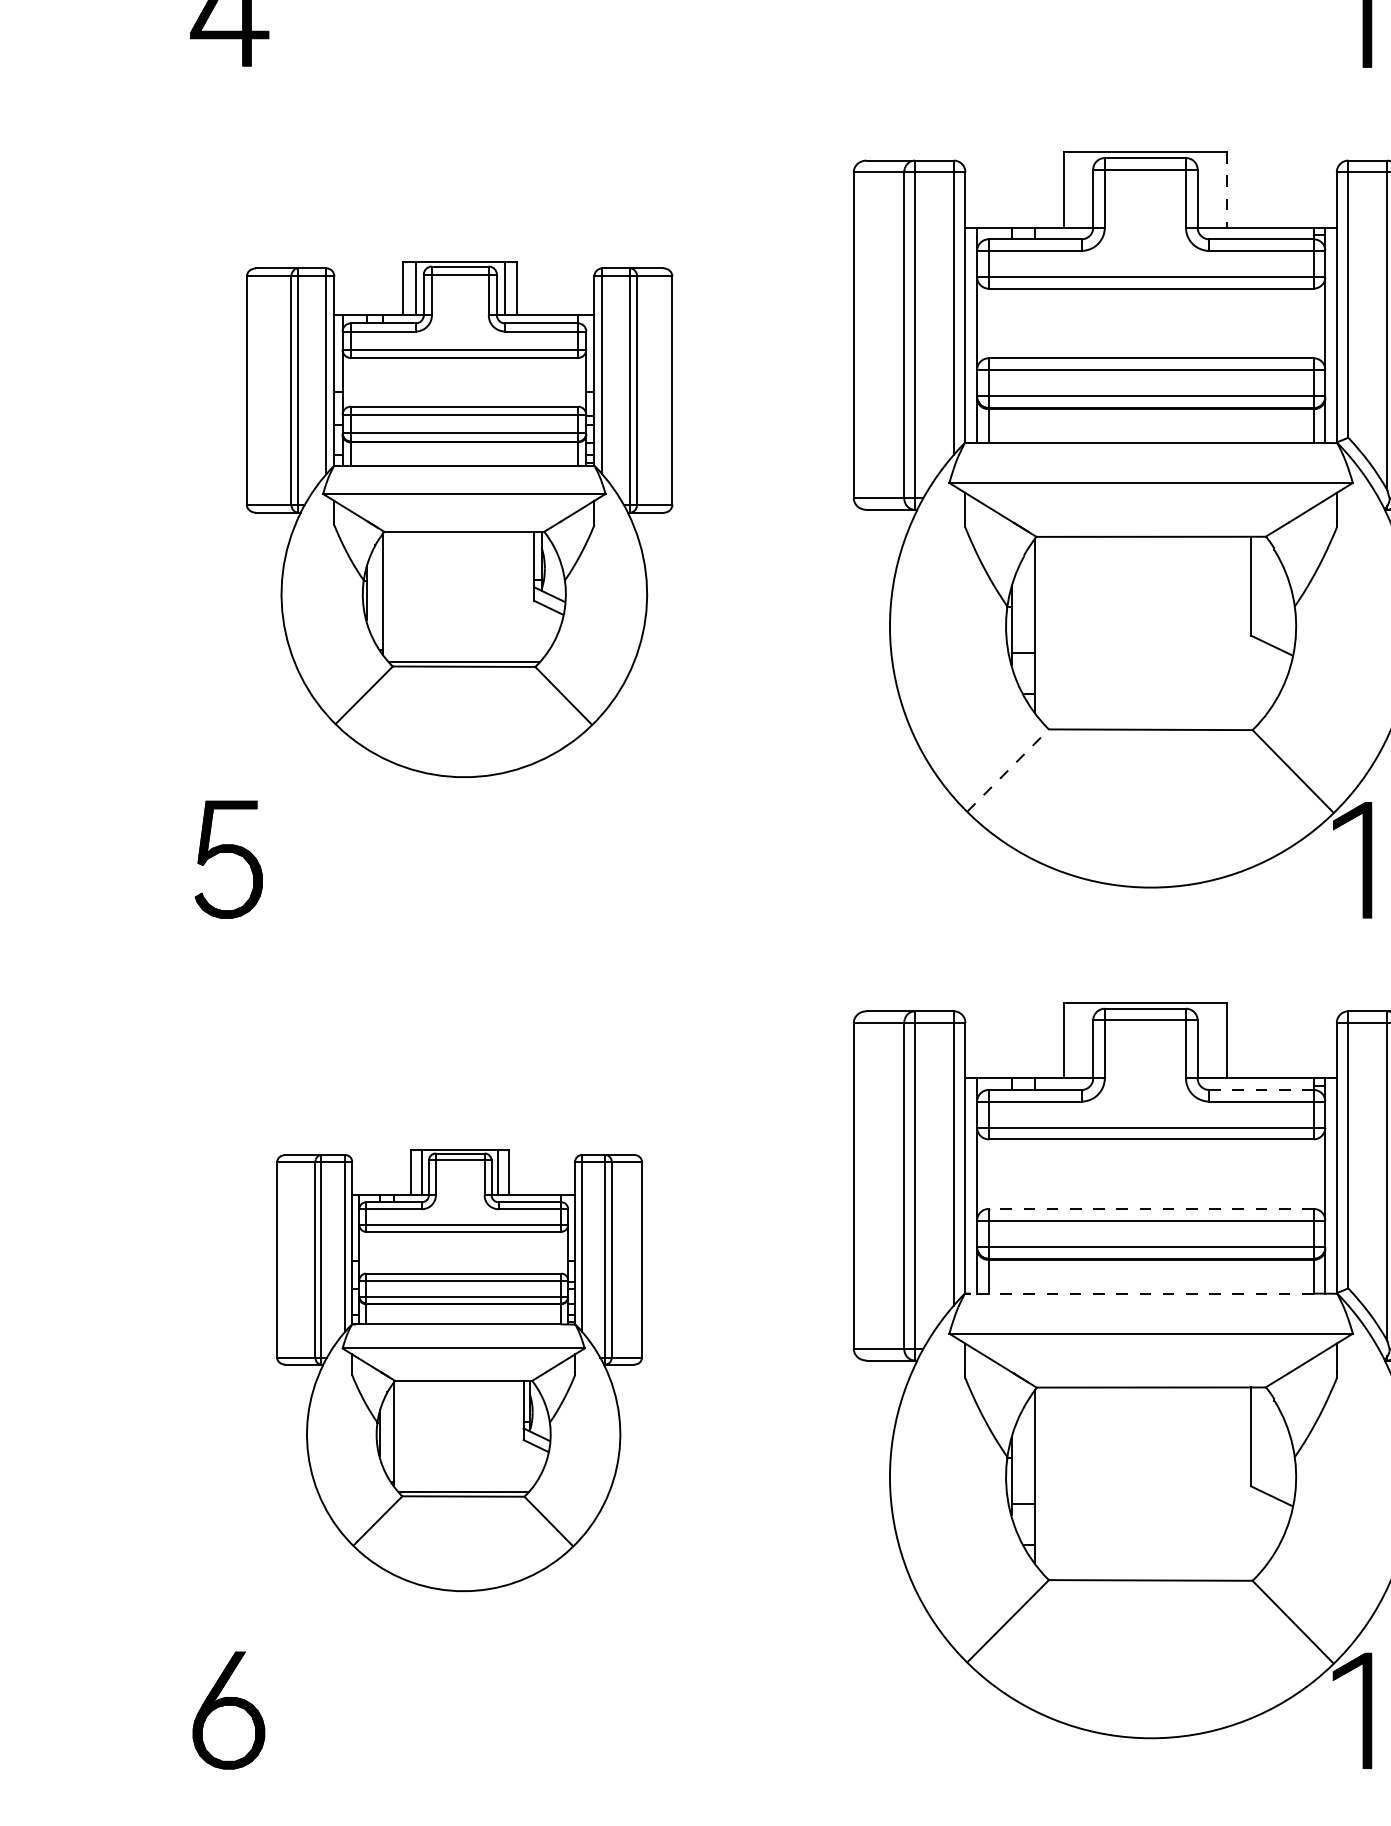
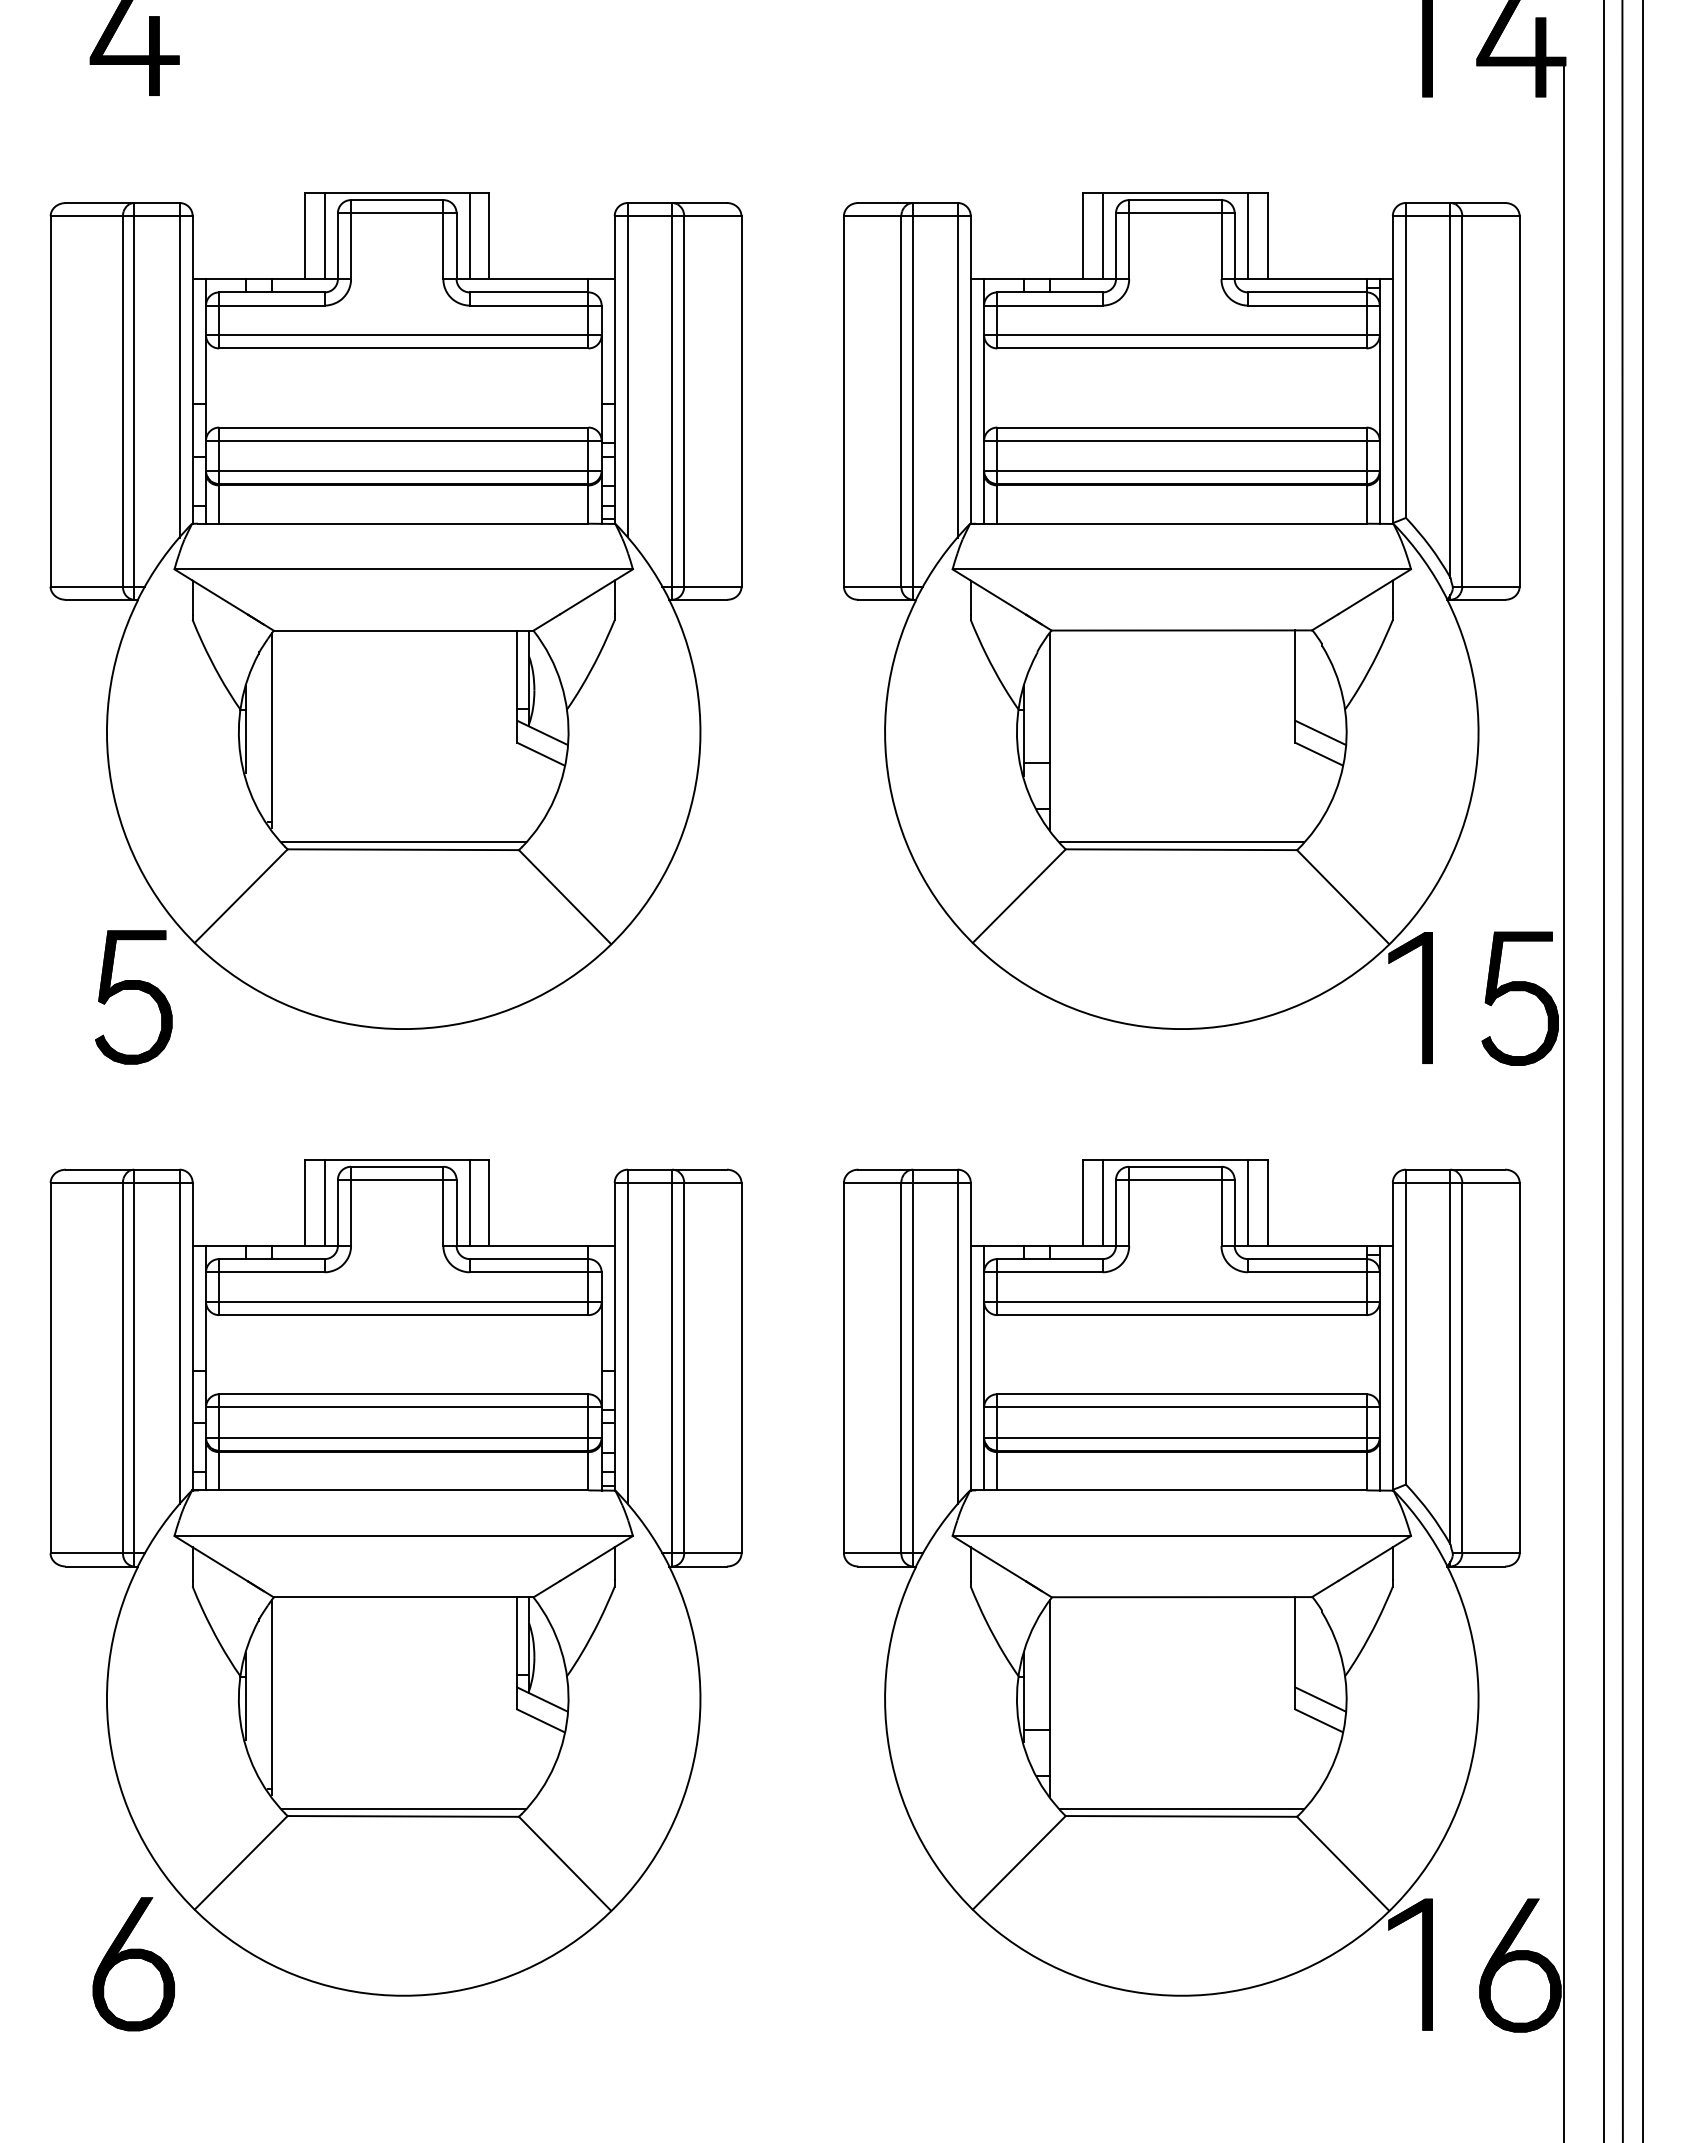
line: (1081, 190) -> (1102, 236), added
line: (1208, 190) -> (1247, 236), added
line: (1226, 190) -> (1267, 236), dashed -> solid
part: (459, 519) -> (395, 610), size x1.43
line: (1273, 626) -> (1320, 732), added
line: (1150, 722) -> (1181, 841), added
line: (1008, 770) -> (1019, 896), dashed -> solid
line: (1081, 1040) -> (1102, 1202), added
line: (1208, 1040) -> (1247, 1202), added
line: (1260, 1090) -> (1306, 1259), dashed -> solid
line: (1150, 1209) -> (1181, 1394), dashed -> solid
line: (1141, 1293) -> (1170, 1490), dashed -> solid
part: (459, 1370) -> (395, 1577), size x1.67
line: (1273, 1477) -> (1320, 1699), added
line: (1150, 1573) -> (1181, 1808), added

